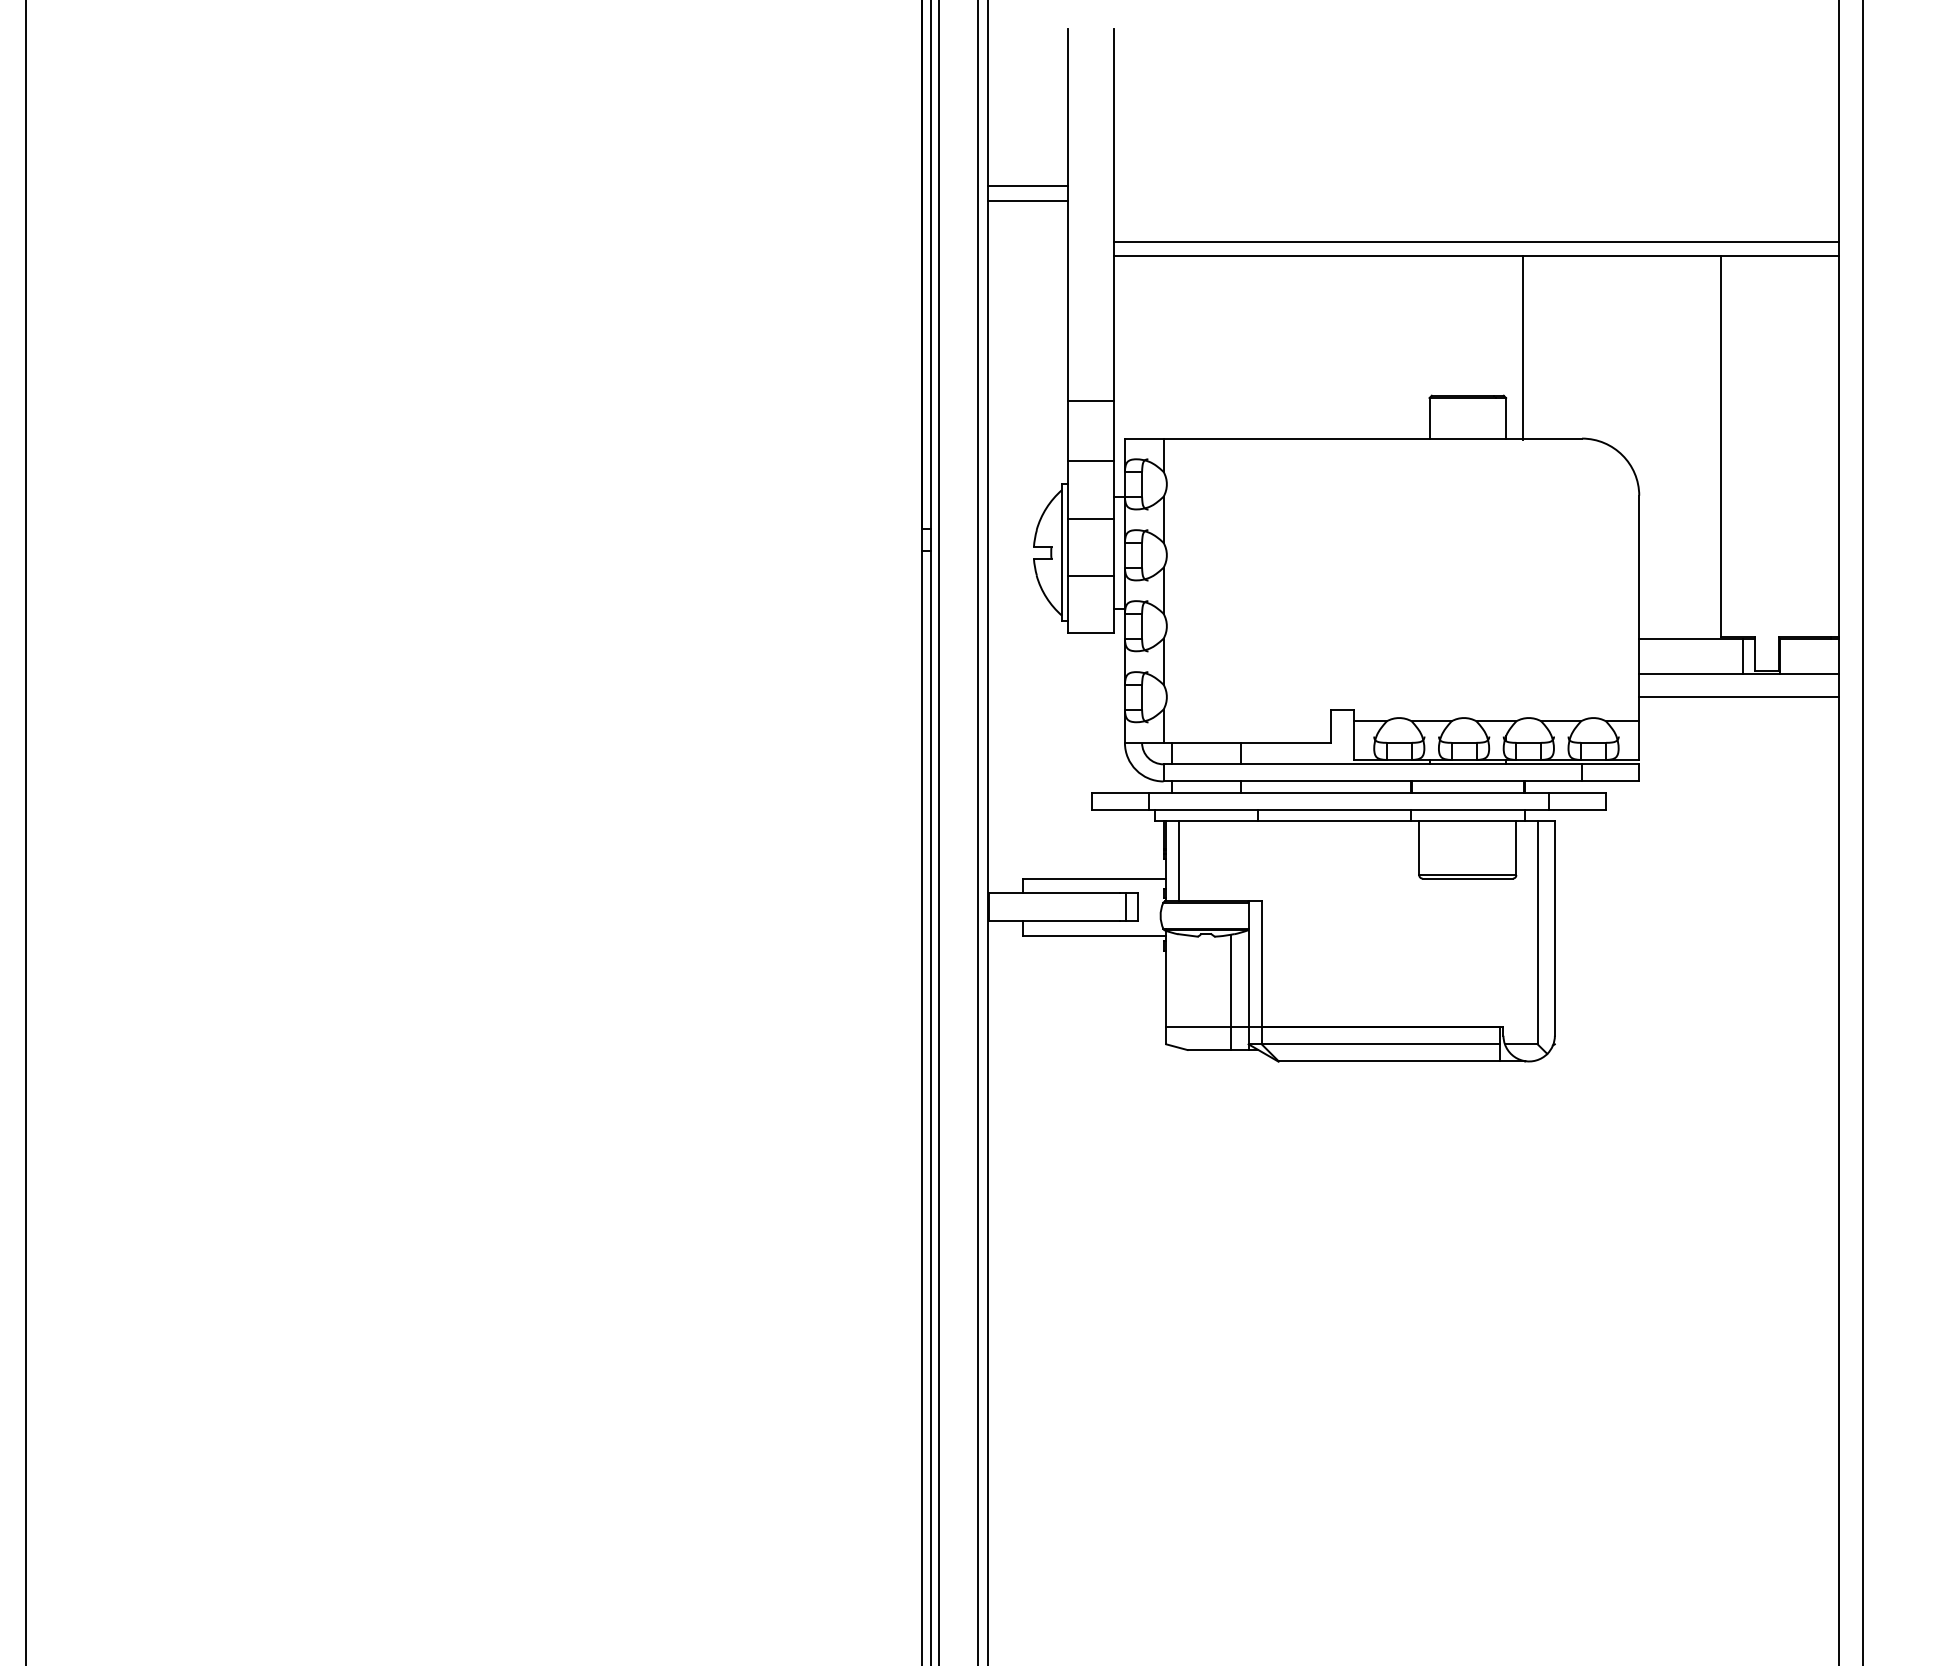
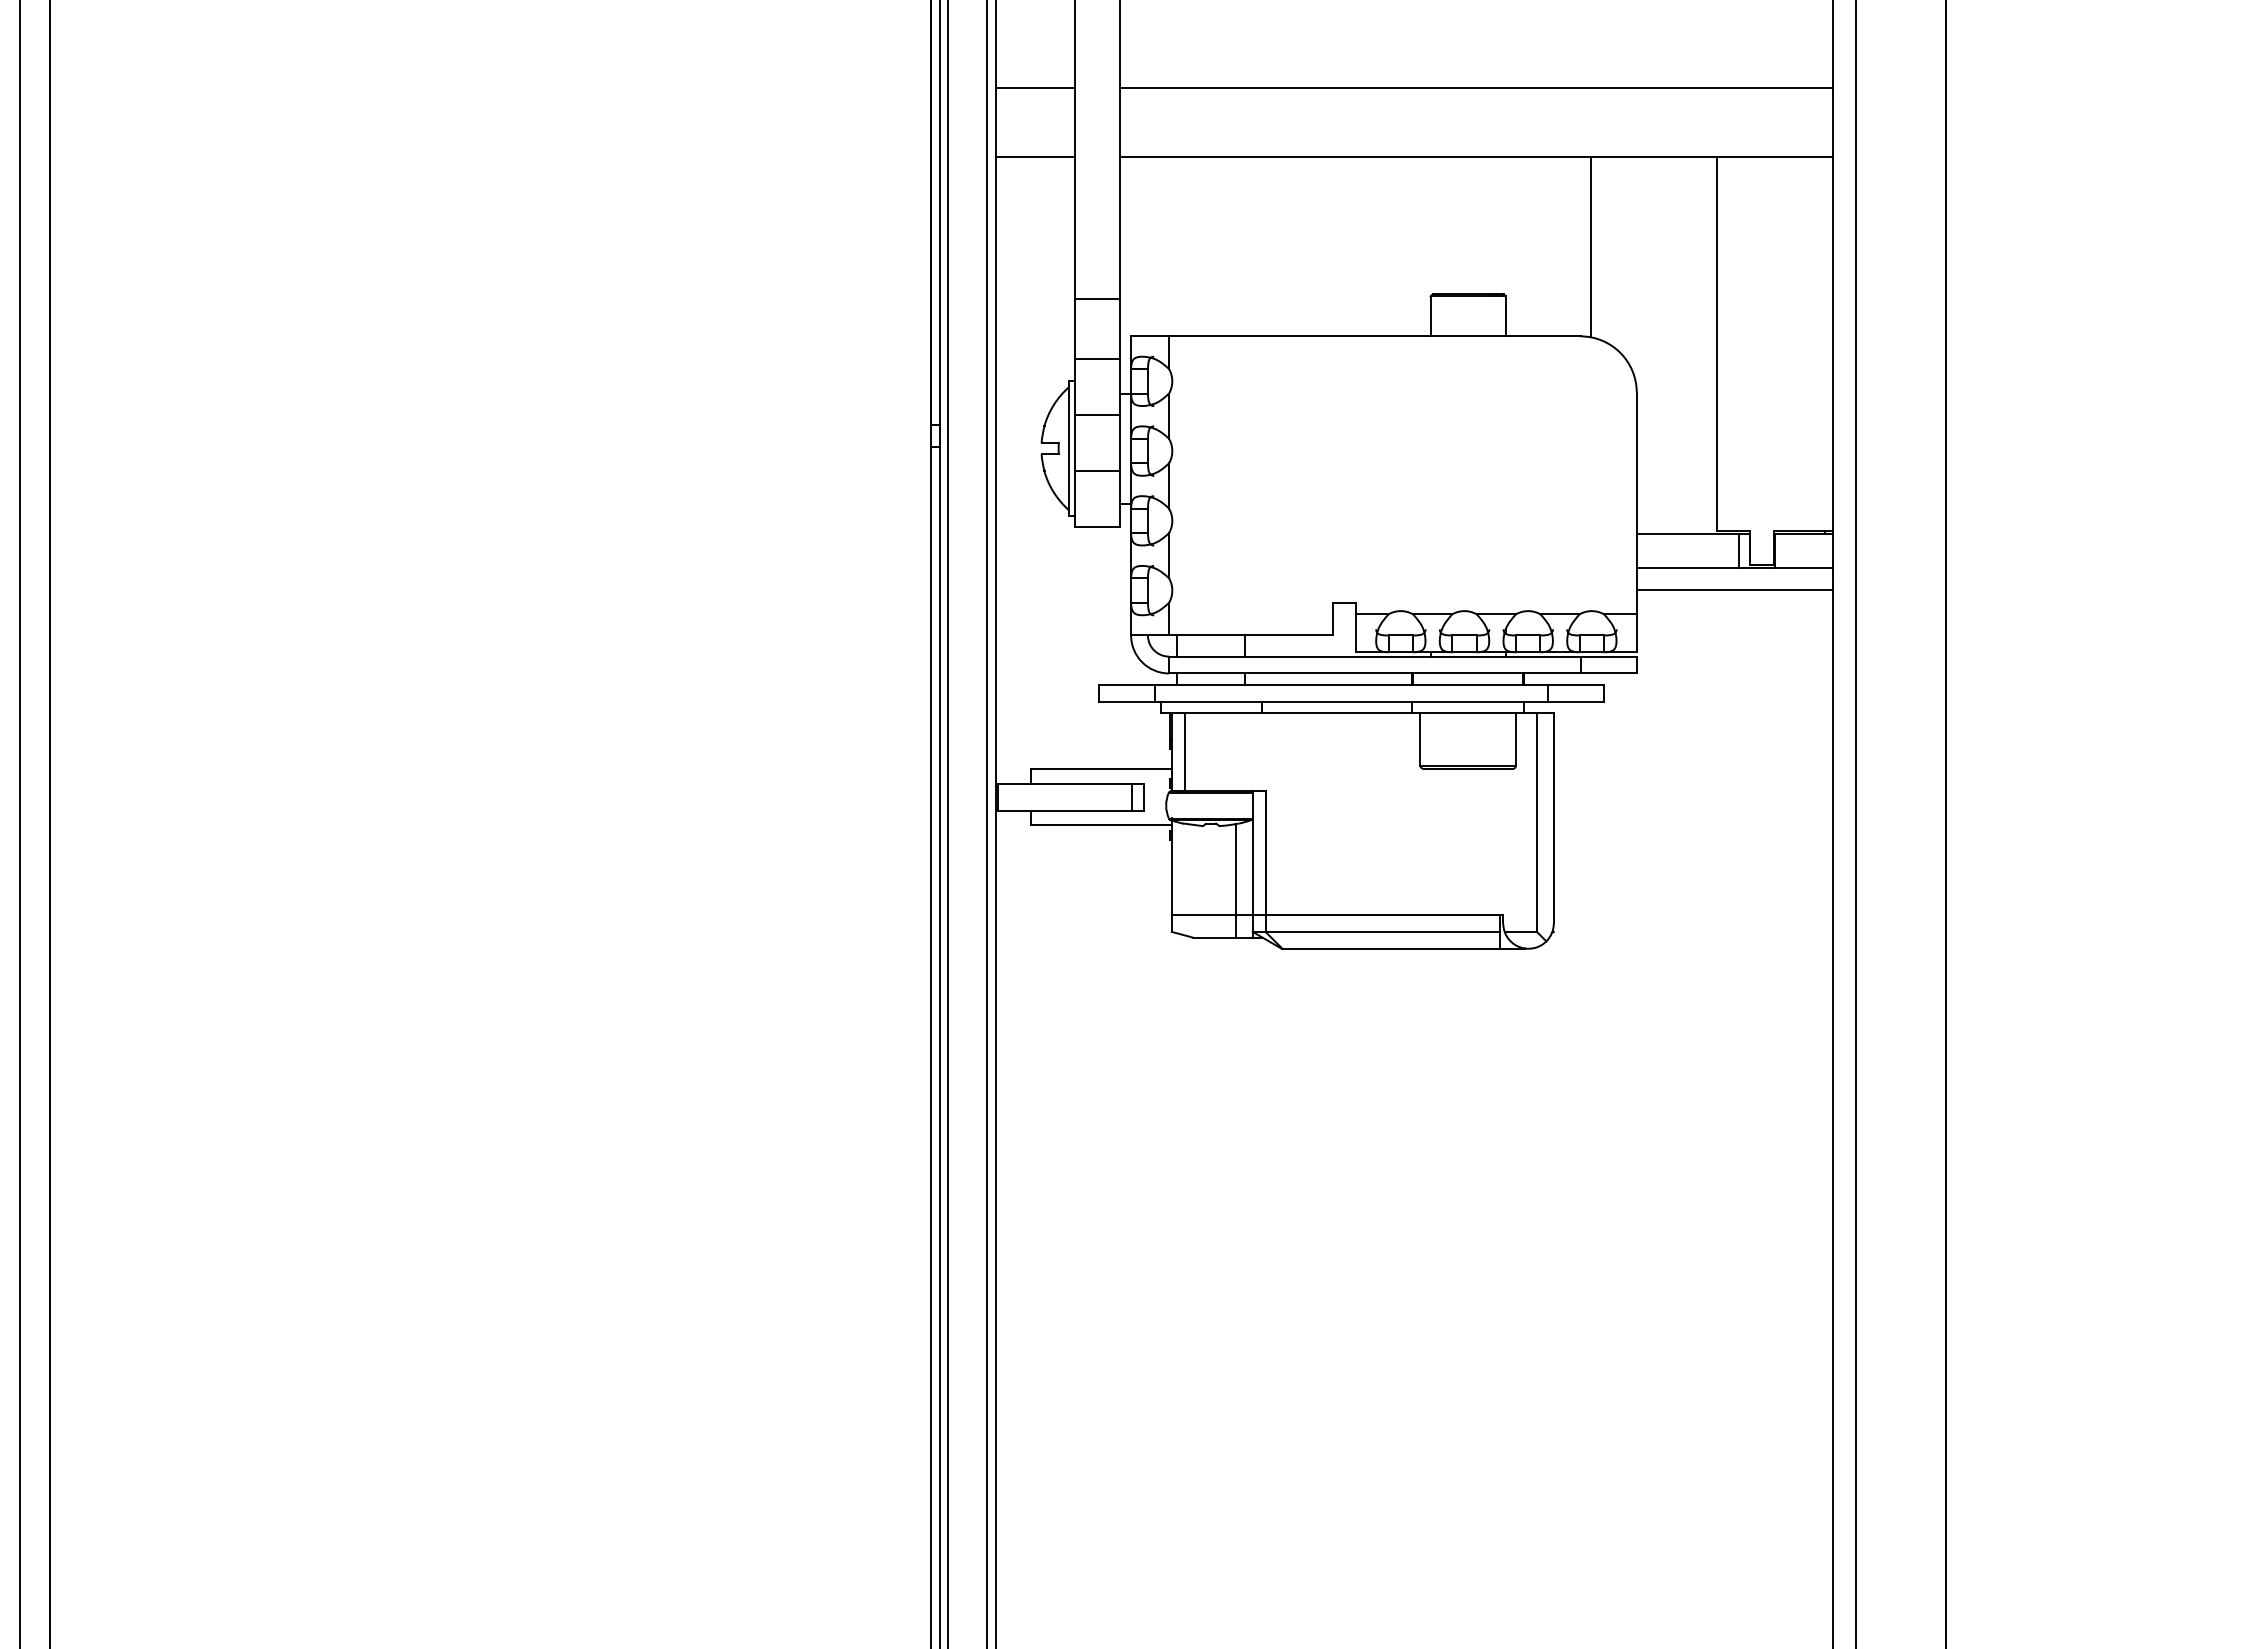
line: (1027, 200) -> (1035, 156), moved
line: (1476, 242) -> (1476, 88), moved
line: (1523, 347) -> (1591, 246), moved

